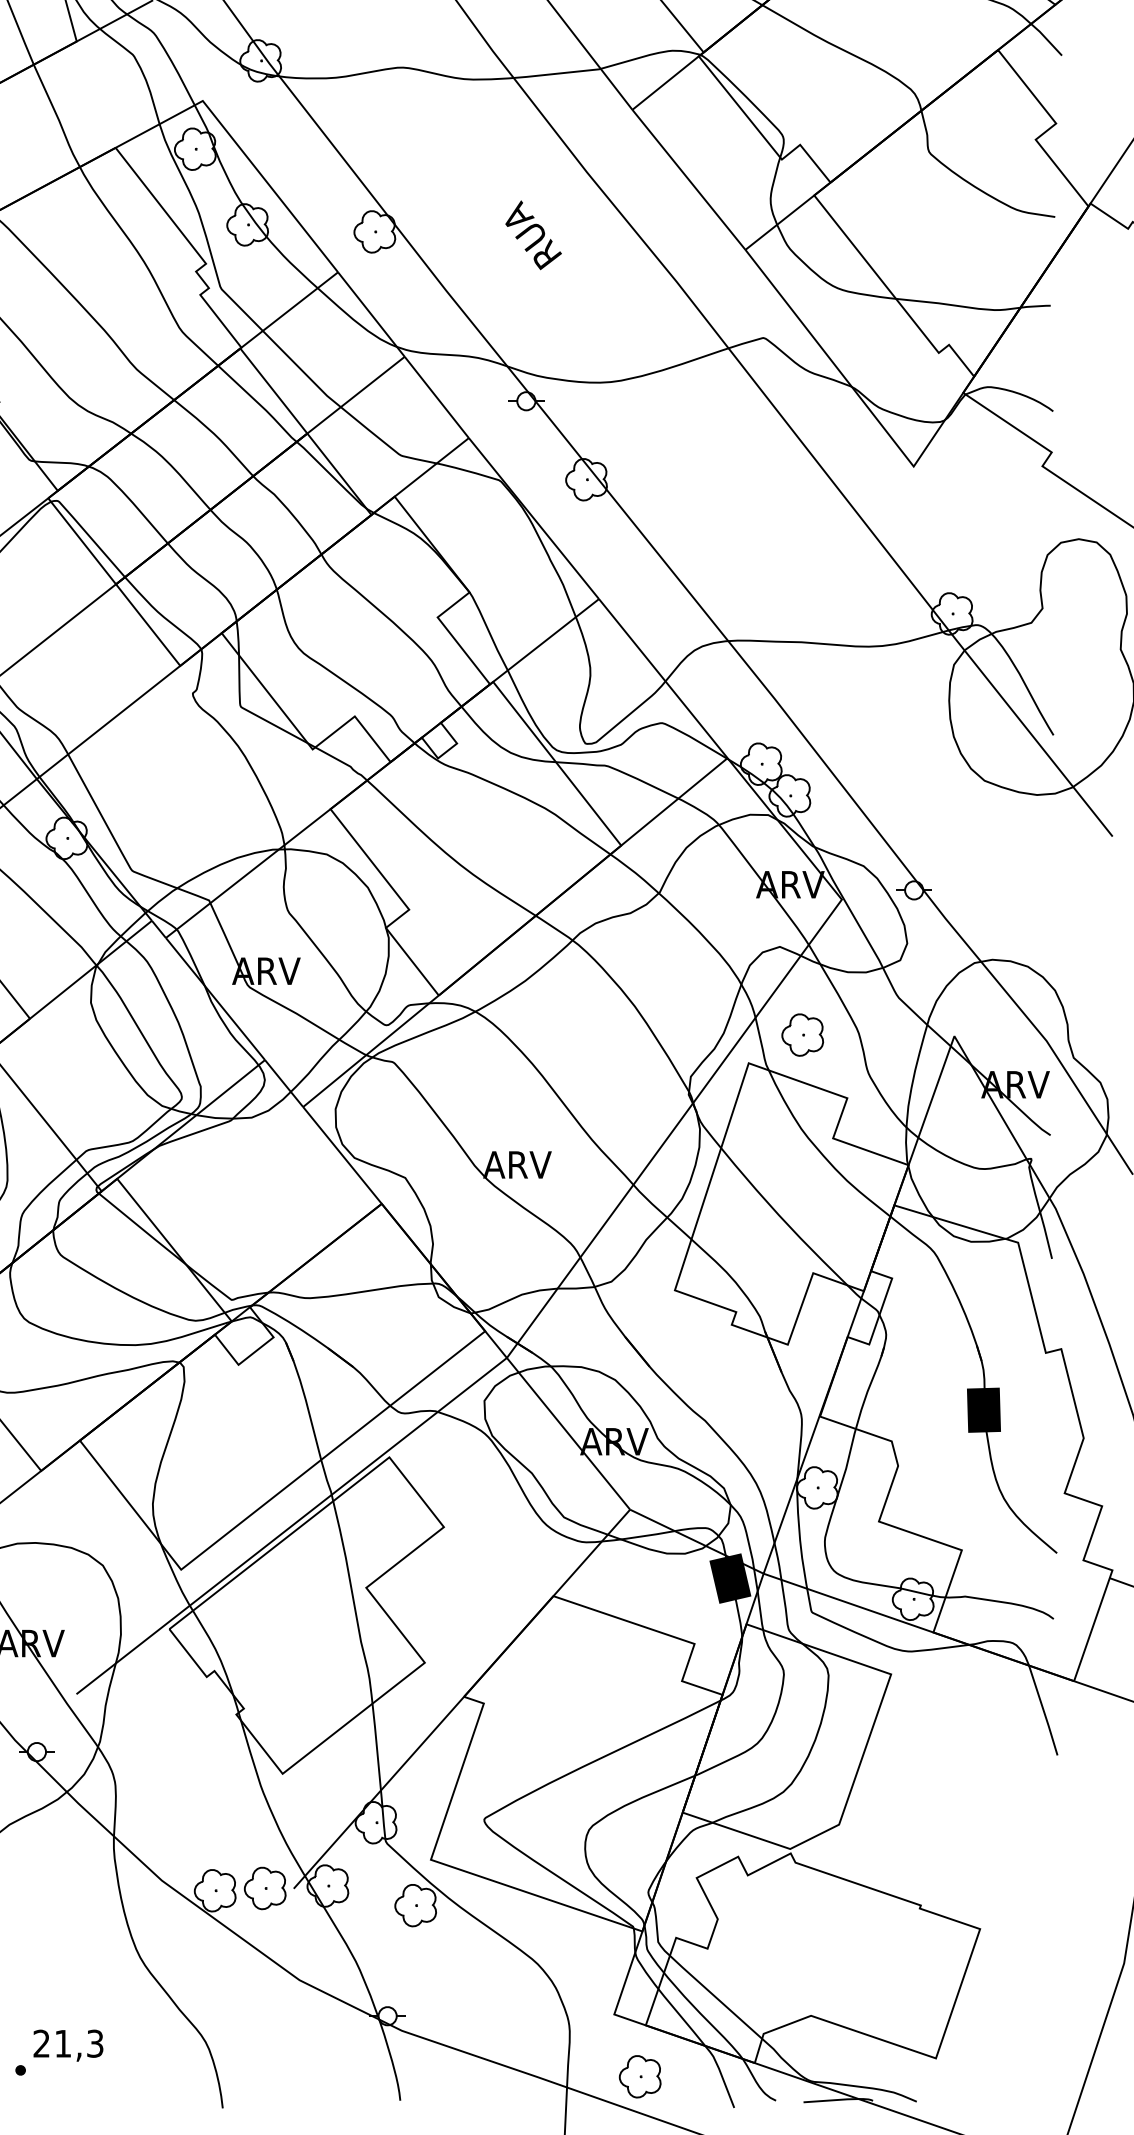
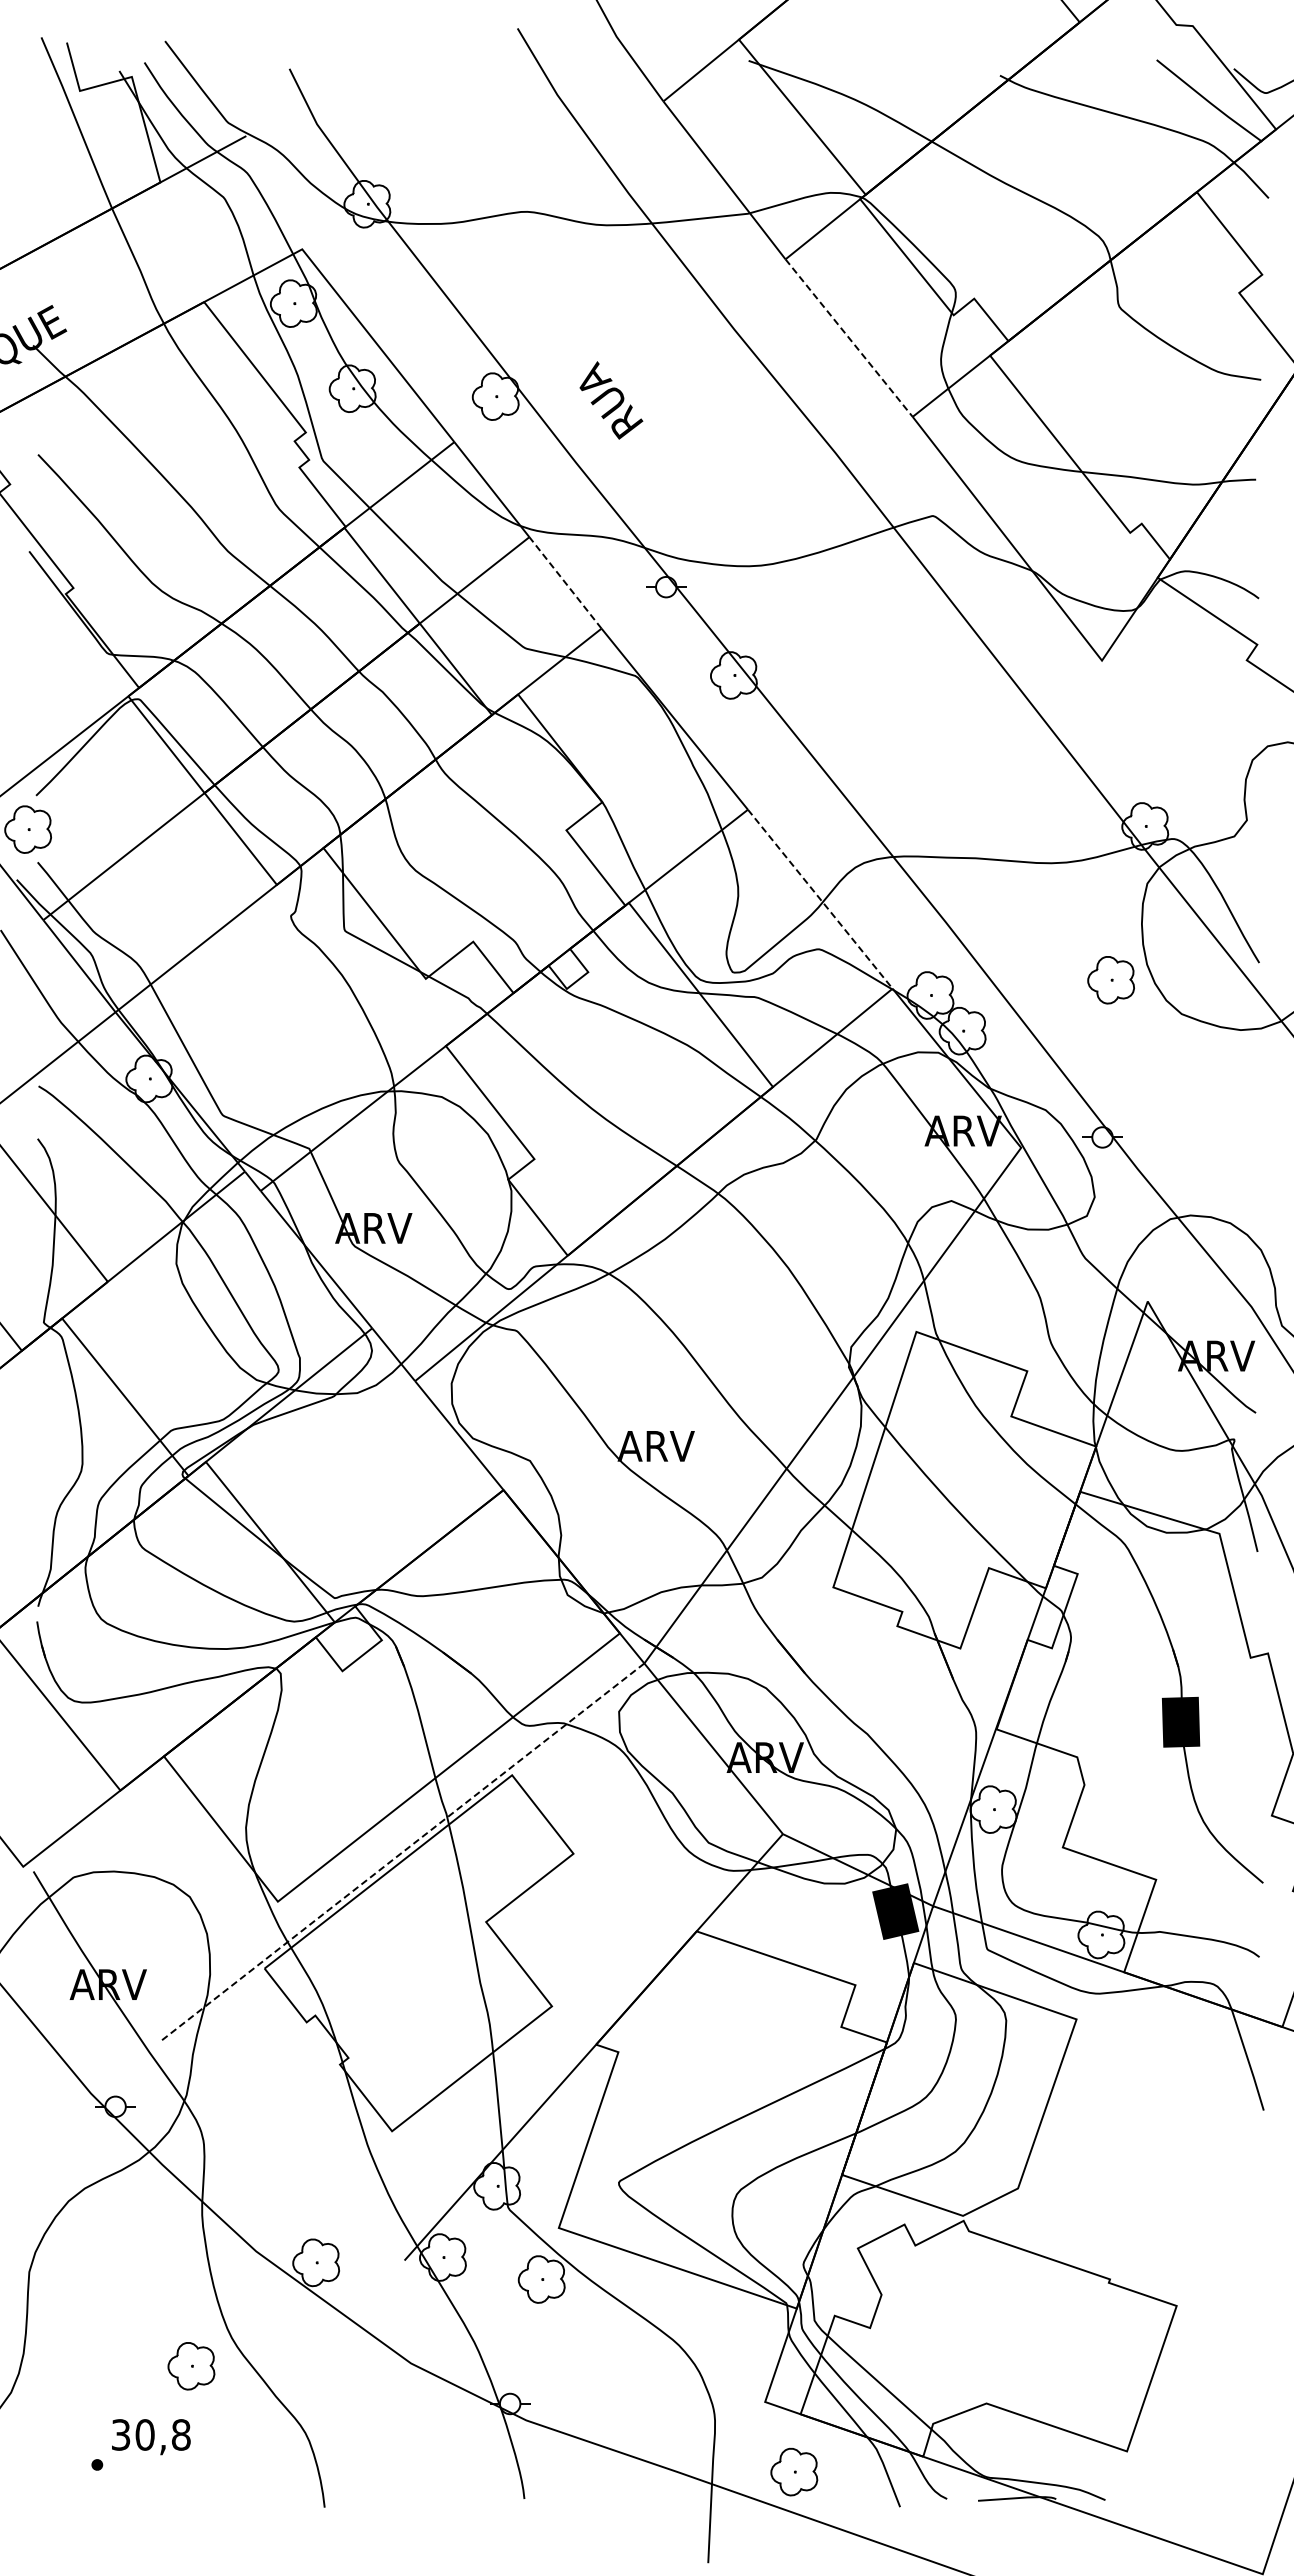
line: (689, 180) -> (849, 338), solid -> dashed
text: (533, 235) -> (611, 400), moved
line: (436, 397) -> (565, 582), solid -> dashed
line: (663, 678) -> (820, 899), solid -> dashed
part: (802, 1035) -> (1110, 980), moved
line: (291, 1526) -> (401, 1852), solid -> dashed
part: (265, 1888) -> (191, 2366), moved
text: (67, 2043) -> (150, 2434), 21,3 -> 30,8

